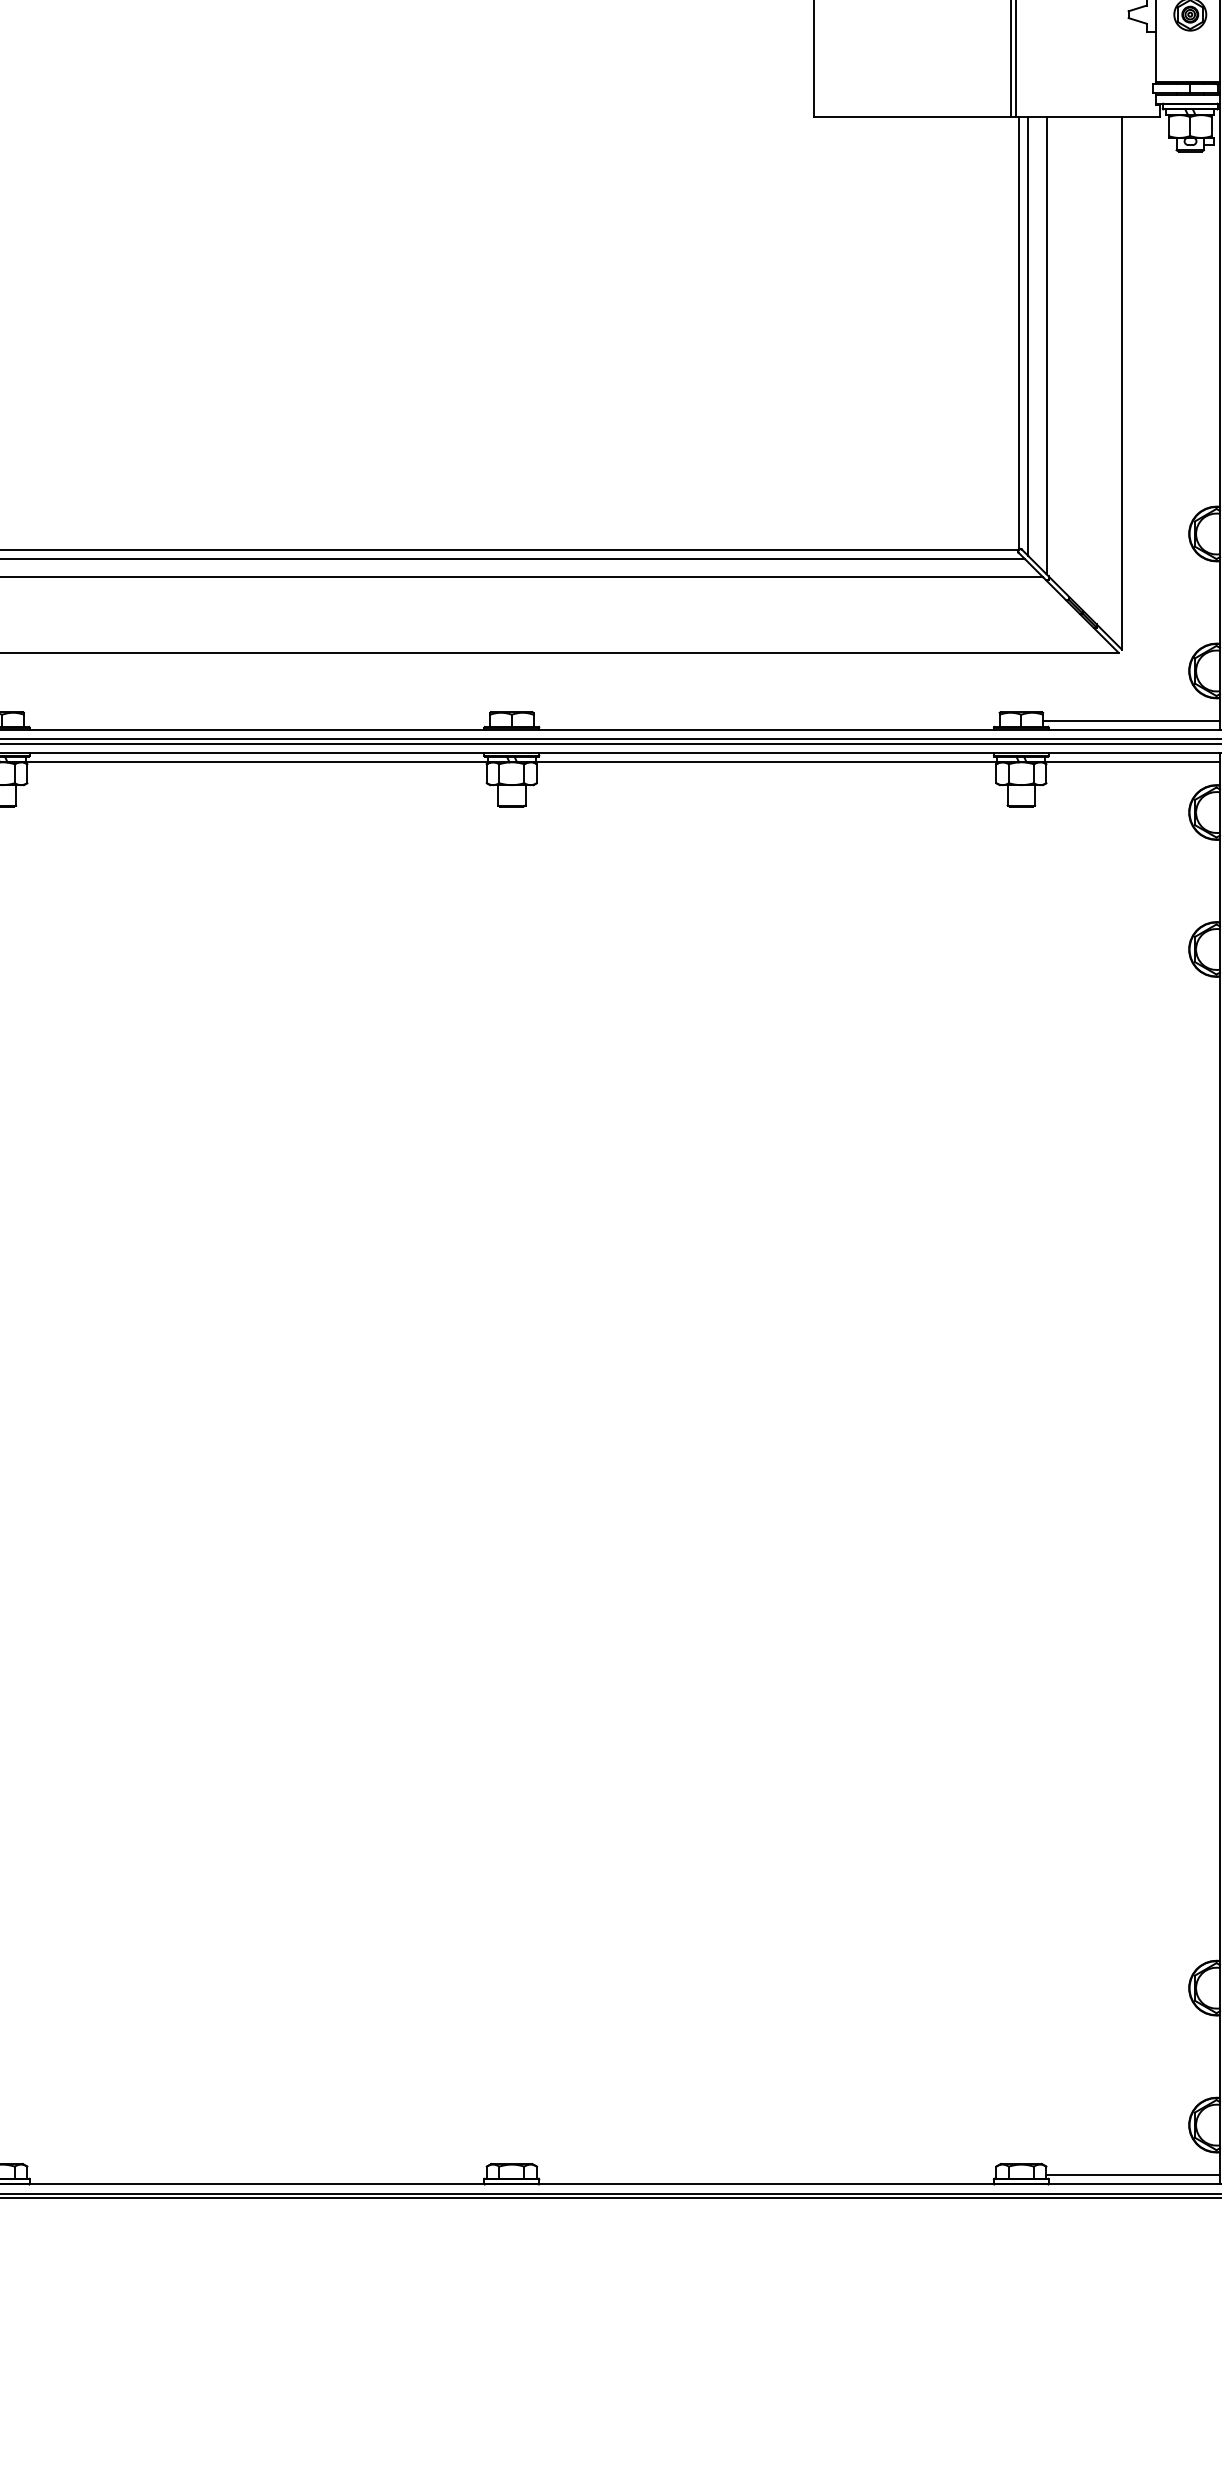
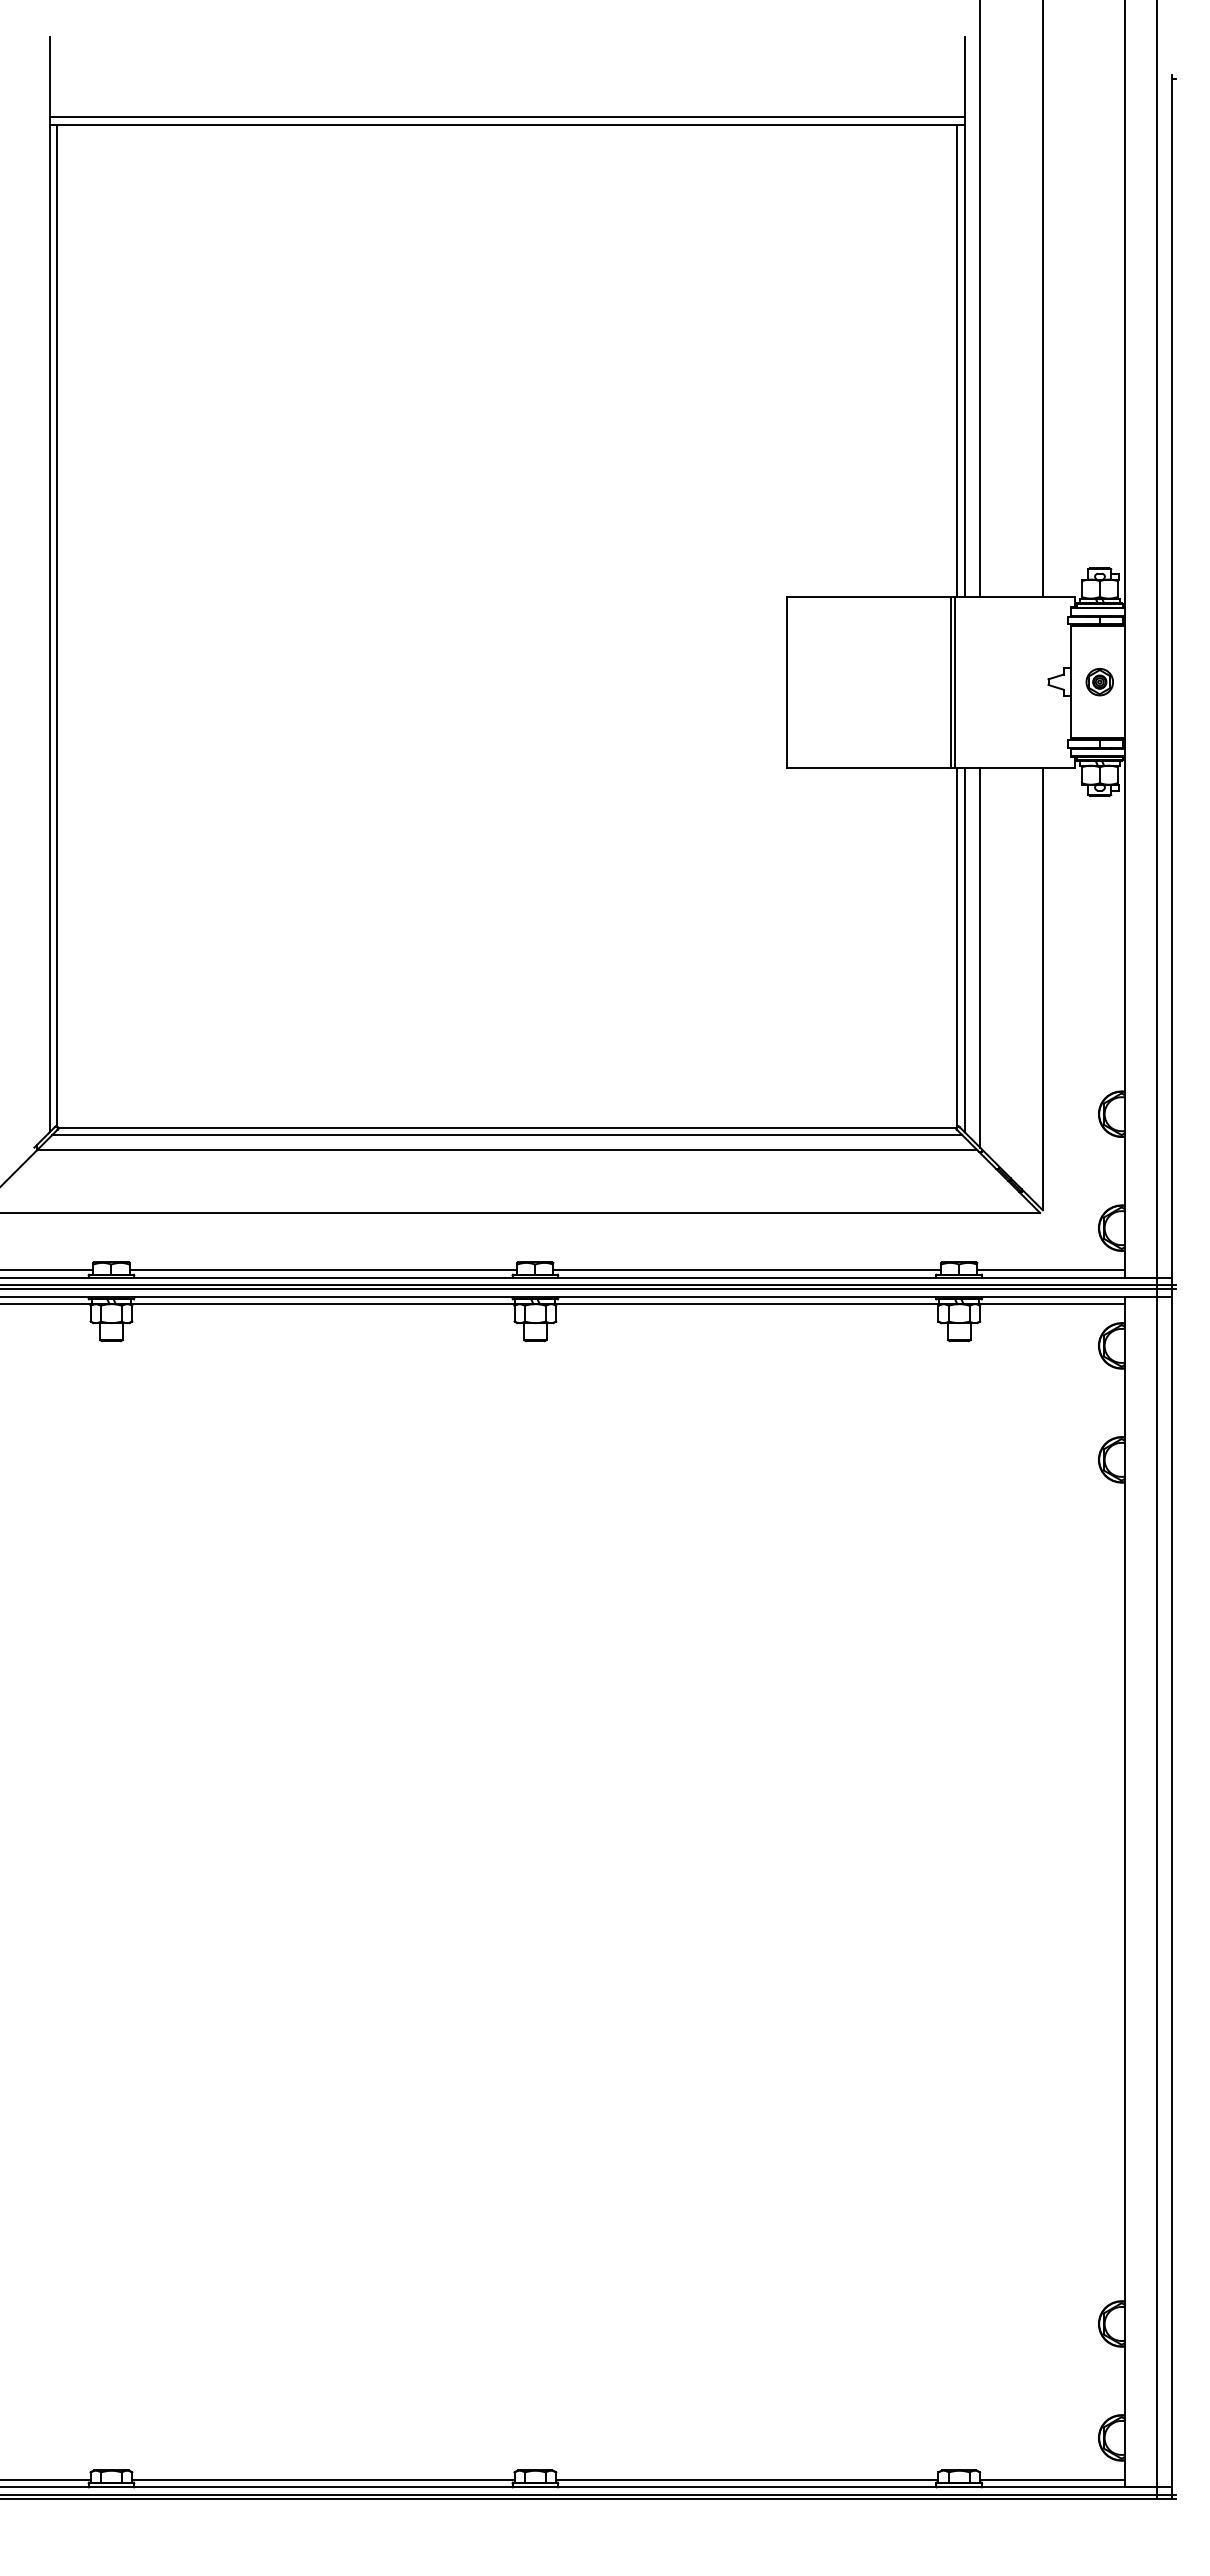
line: (257, 720) -> (323, 1269), added
line: (766, 720) -> (747, 1269), added
line: (257, 2175) -> (323, 2479), added
line: (766, 2175) -> (747, 2479), added

